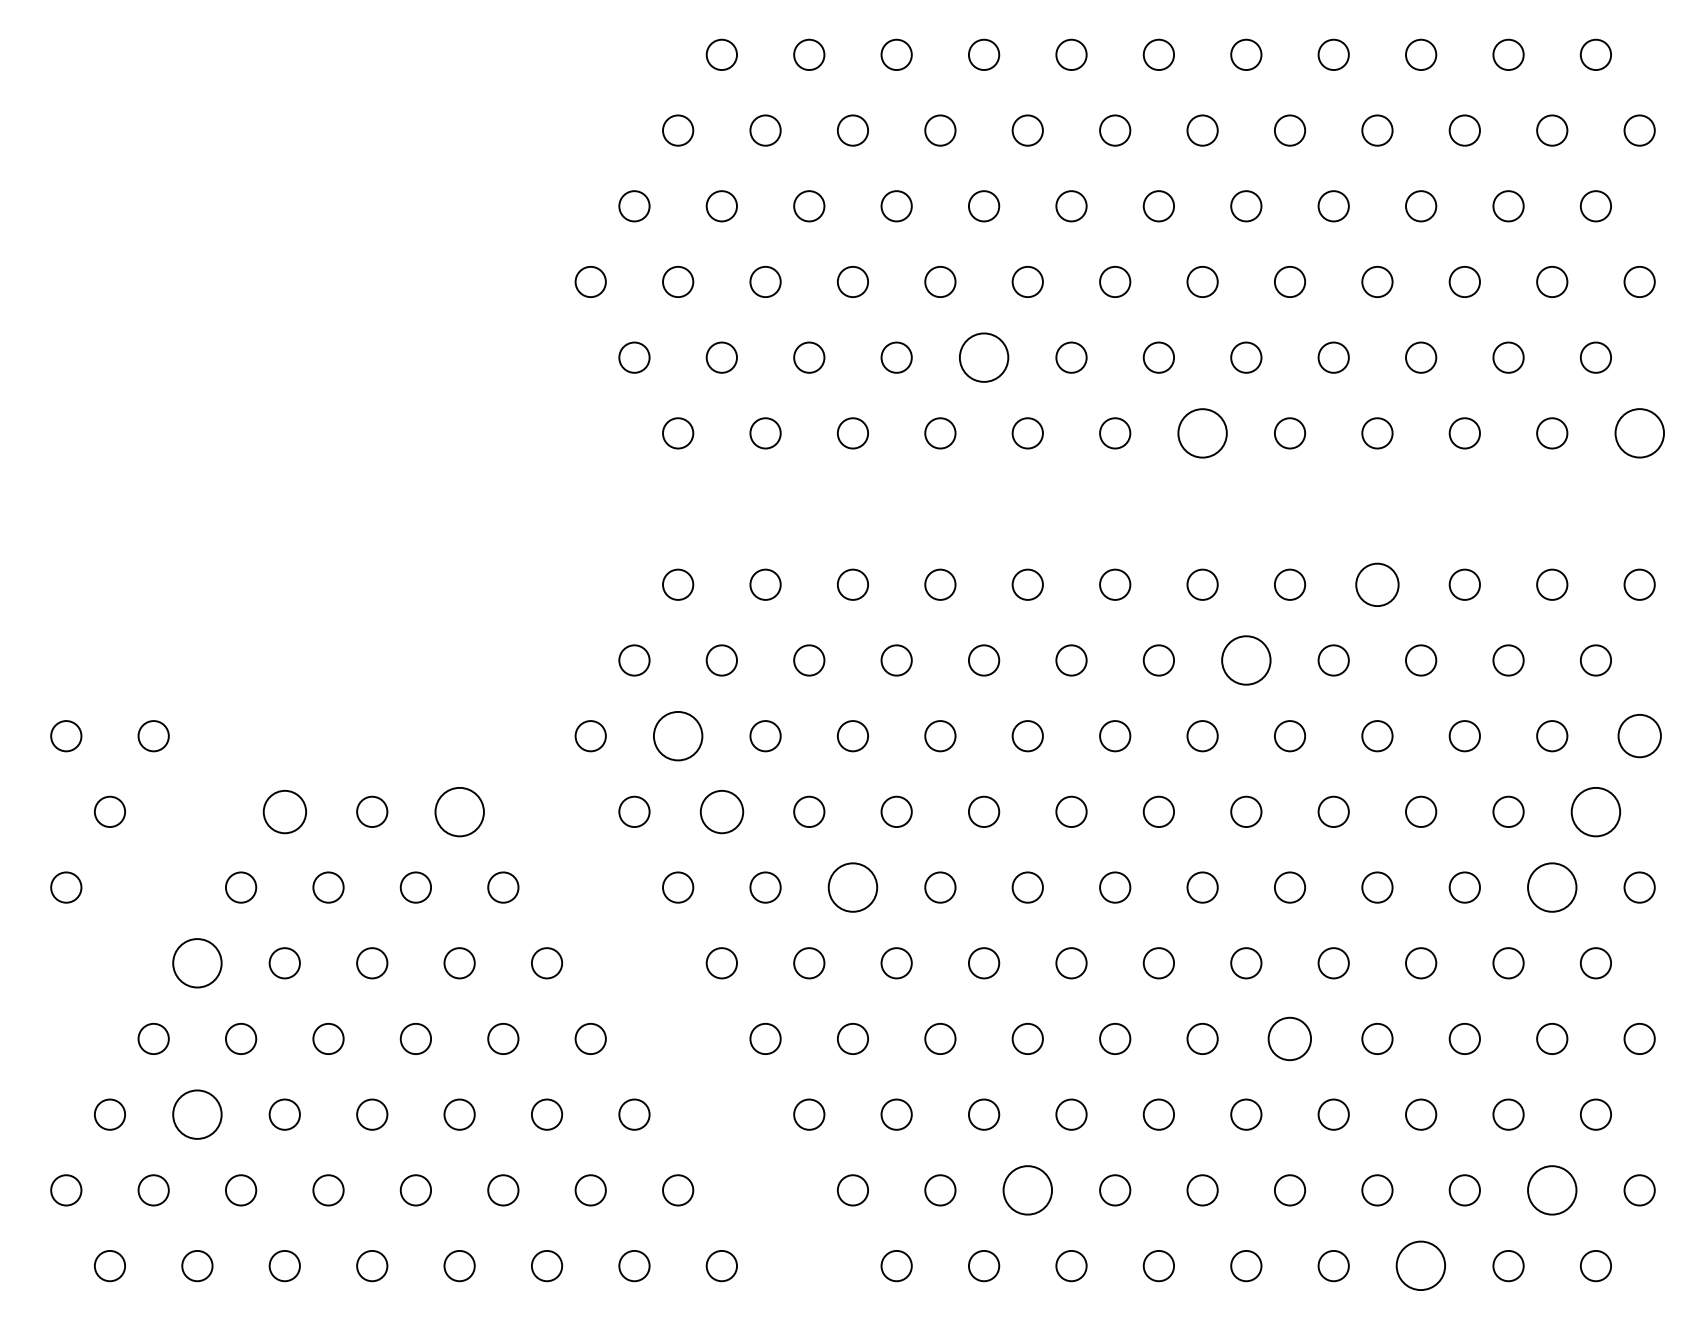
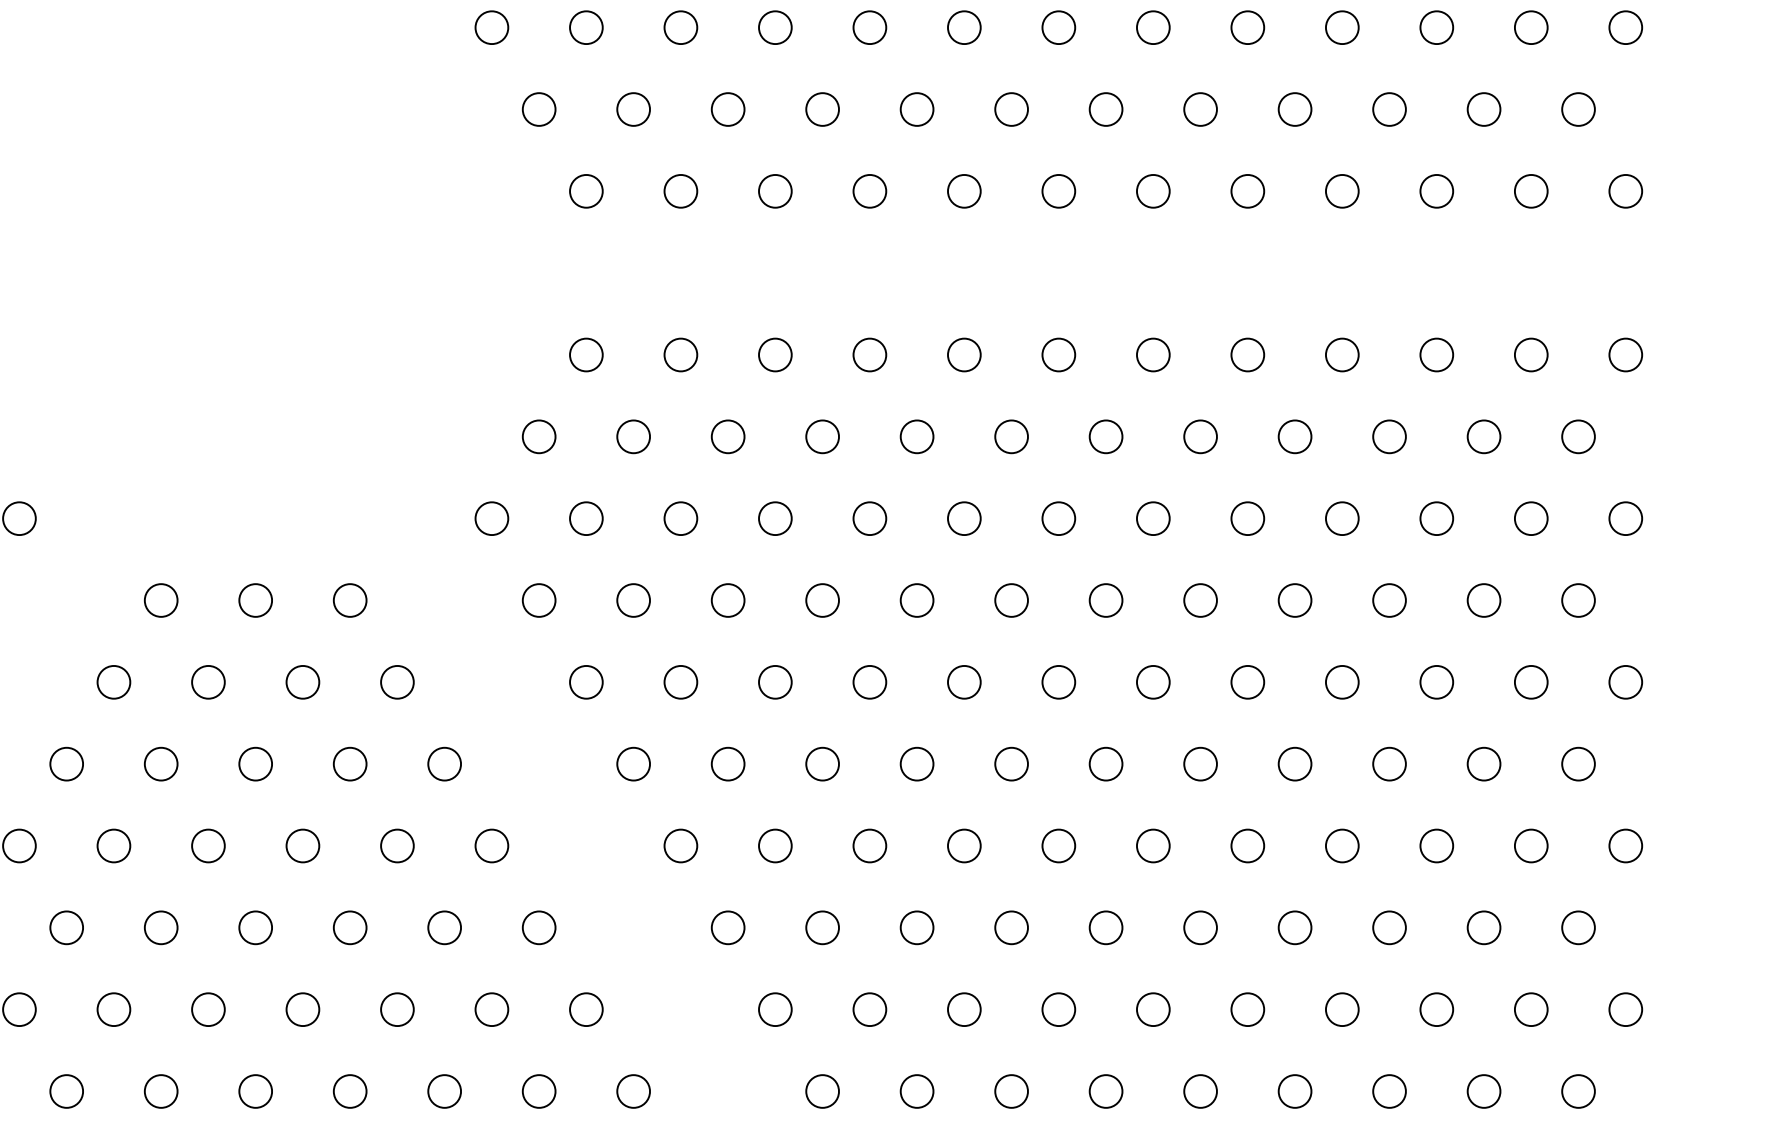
circle: (983, 357) -> (916, 109), size x0.62
circle: (1202, 433) -> (1153, 191), size x0.62
circle: (1639, 433) -> (1625, 191), size x0.62
circle: (1377, 584) -> (1342, 354), size x0.71
circle: (1246, 660) -> (1200, 436), size x0.62
circle: (678, 736) -> (586, 519), size x0.62
circle: (1639, 736) -> (1625, 519), size x0.71
circle: (284, 811) -> (160, 600), size x0.71
circle: (459, 811) -> (350, 600), size x0.62
circle: (721, 811) -> (633, 600), size x0.71
circle: (1595, 811) -> (1578, 600), size x0.62
circle: (852, 887) -> (774, 682), size x0.62
circle: (1552, 887) -> (1531, 682), size x0.62
circle: (197, 963) -> (66, 764), size x0.62
circle: (1290, 1038) -> (1248, 845), size x0.71
circle: (197, 1114) -> (66, 927), size x0.62
circle: (1027, 1190) -> (964, 1009), size x0.62
circle: (1552, 1190) -> (1531, 1009), size x0.62
circle: (1421, 1266) -> (1389, 1091), size x0.62

